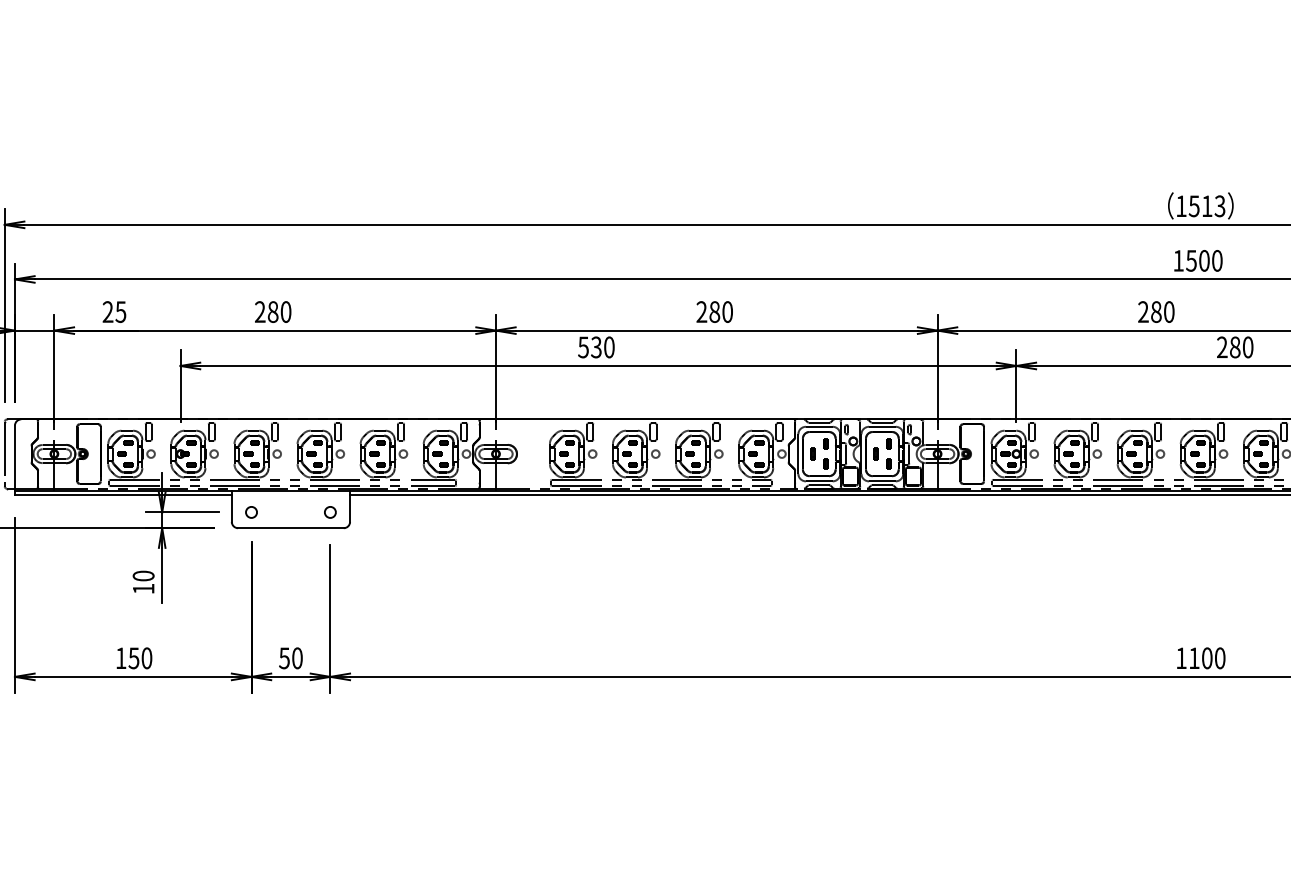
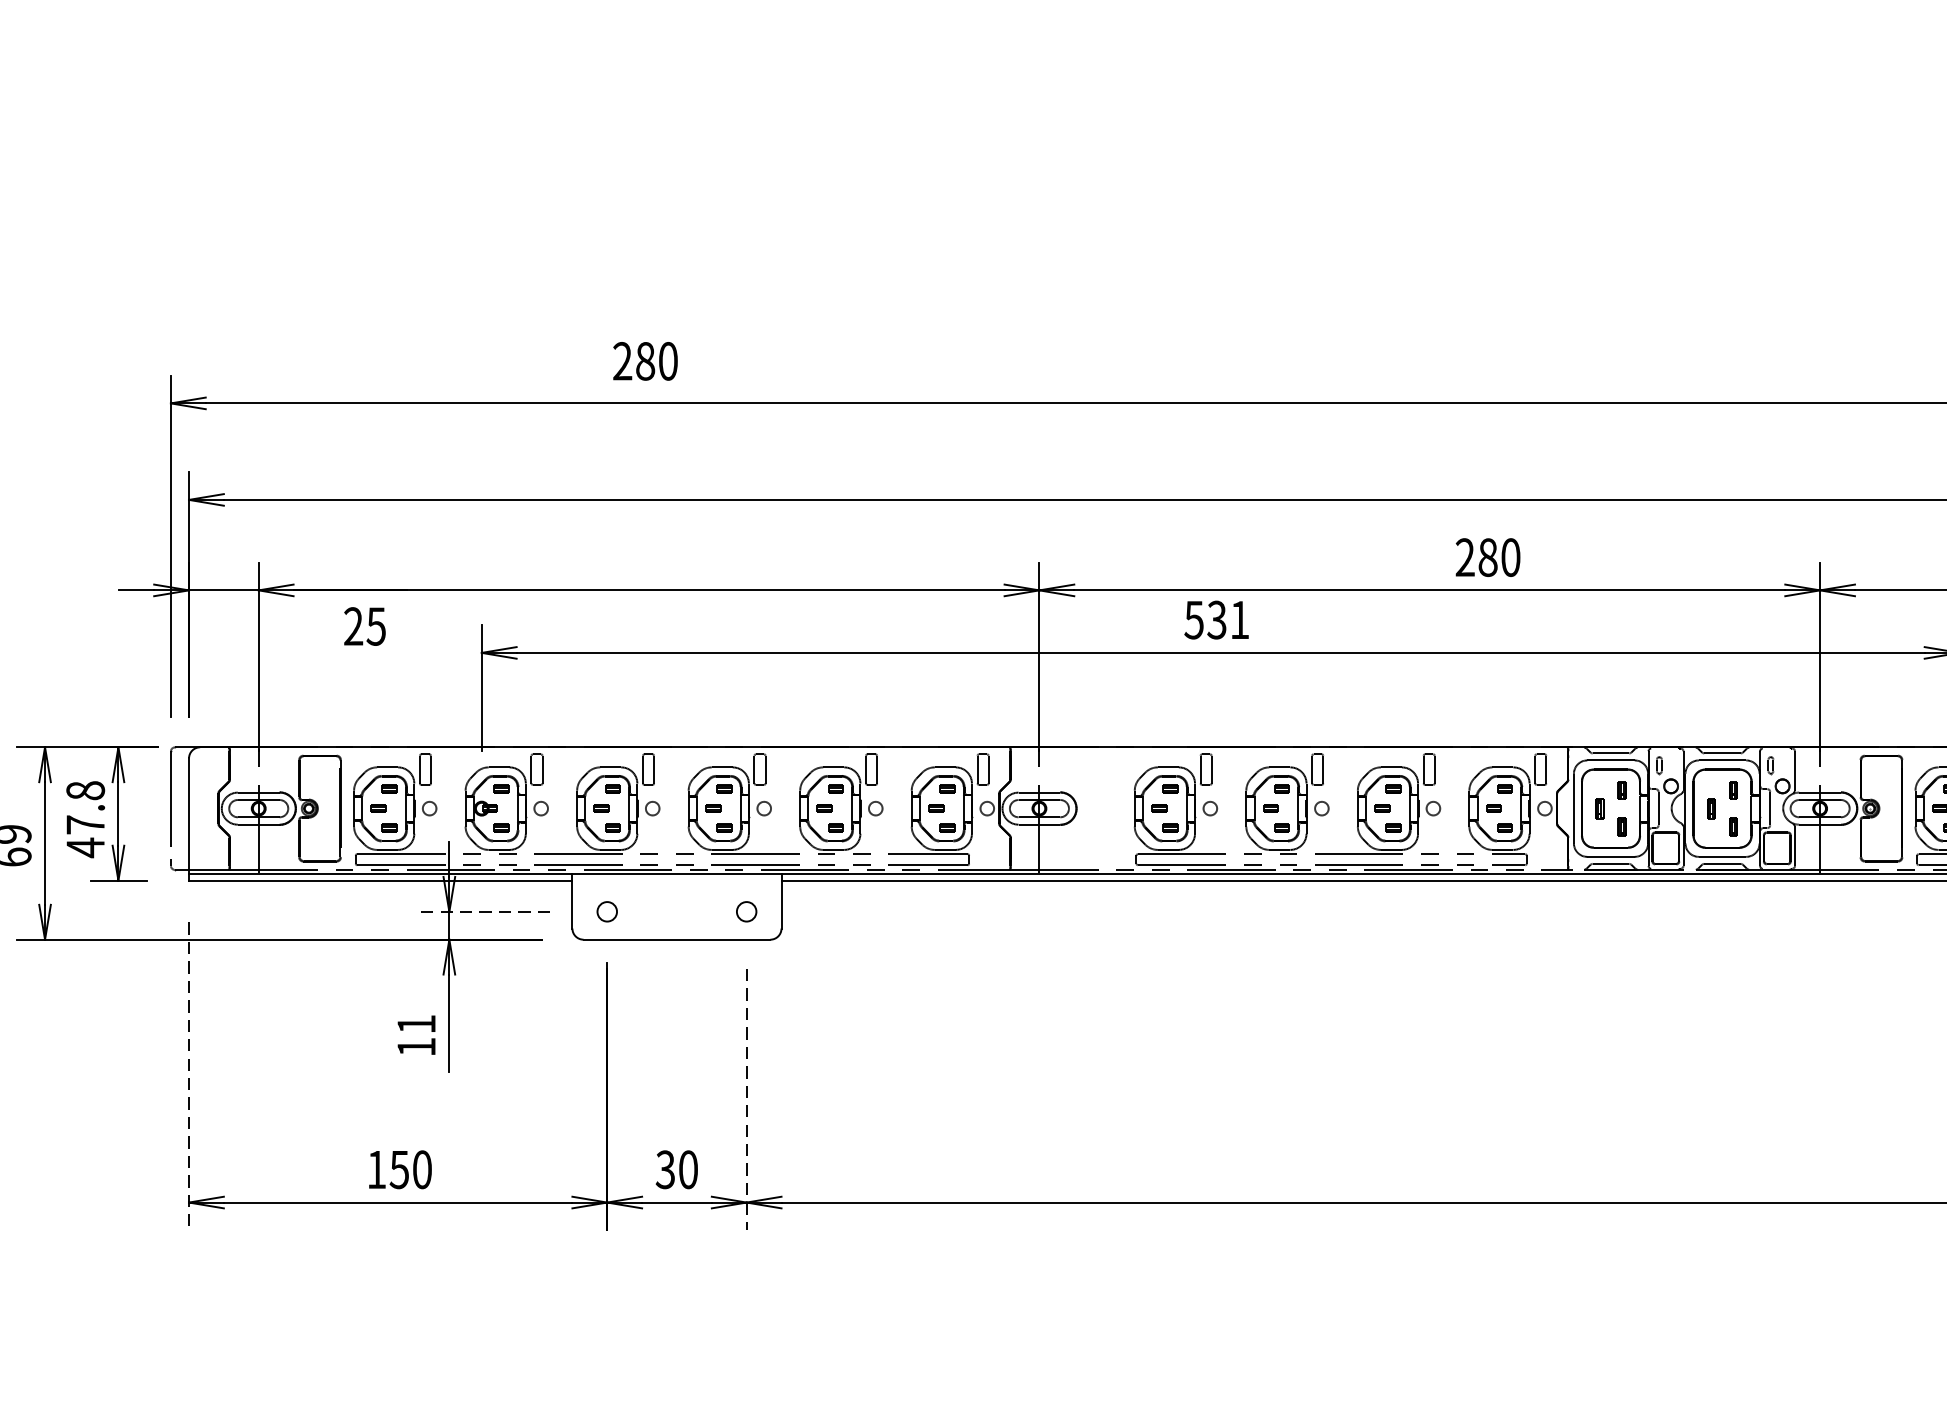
text: (114, 311) -> (365, 625), moved
text: (273, 311) -> (646, 360), moved
text: (714, 311) -> (1487, 556), moved
text: (609, 347) -> (1240, 620), 530 -> 531
line: (182, 512) -> (485, 911), solid -> dashed
text: (143, 575) -> (416, 1023), 10 -> 11
line: (14, 606) -> (188, 1078), solid -> dashed
line: (330, 618) -> (746, 1099), solid -> dashed
text: (284, 657) -> (665, 1168), 50 -> 30

